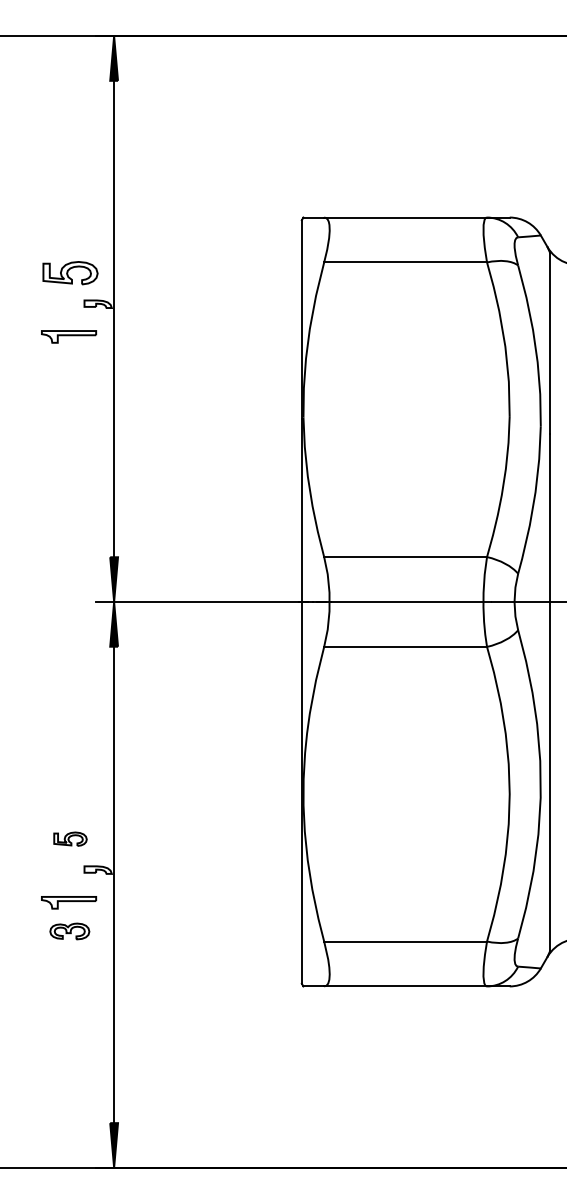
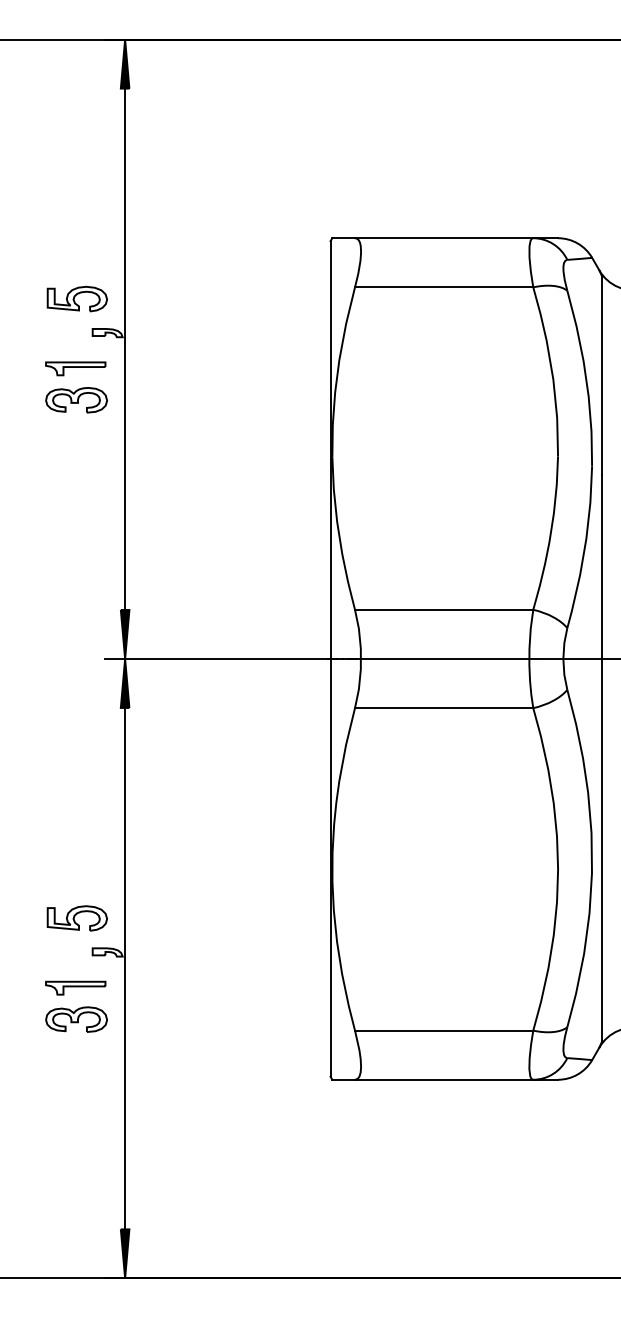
part: (69, 365) -> (76, 400), added
part: (70, 839) -> (77, 918), size x1.67
part: (69, 931) -> (76, 1019), size x1.43

